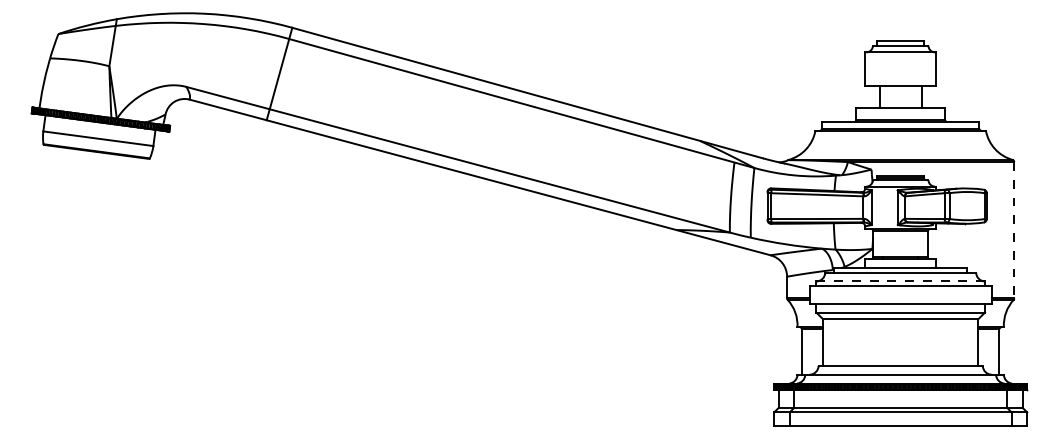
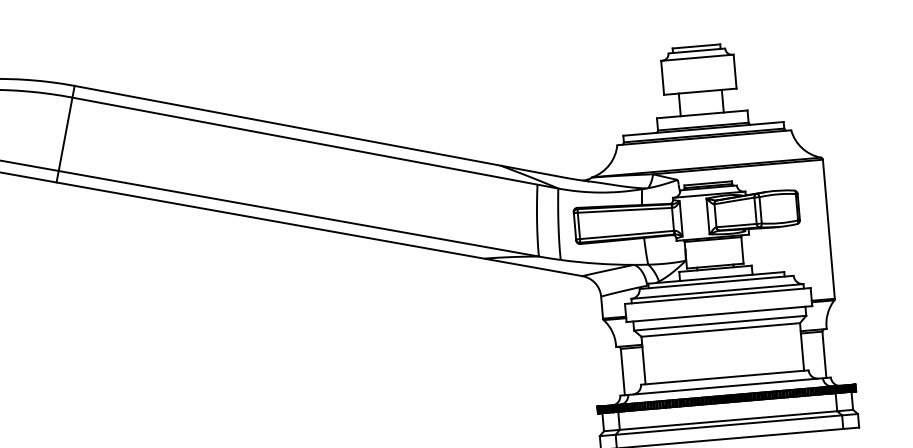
line: (1014, 230) -> (829, 229), dashed -> solid
line: (900, 281) -> (717, 291), dashed -> solid

